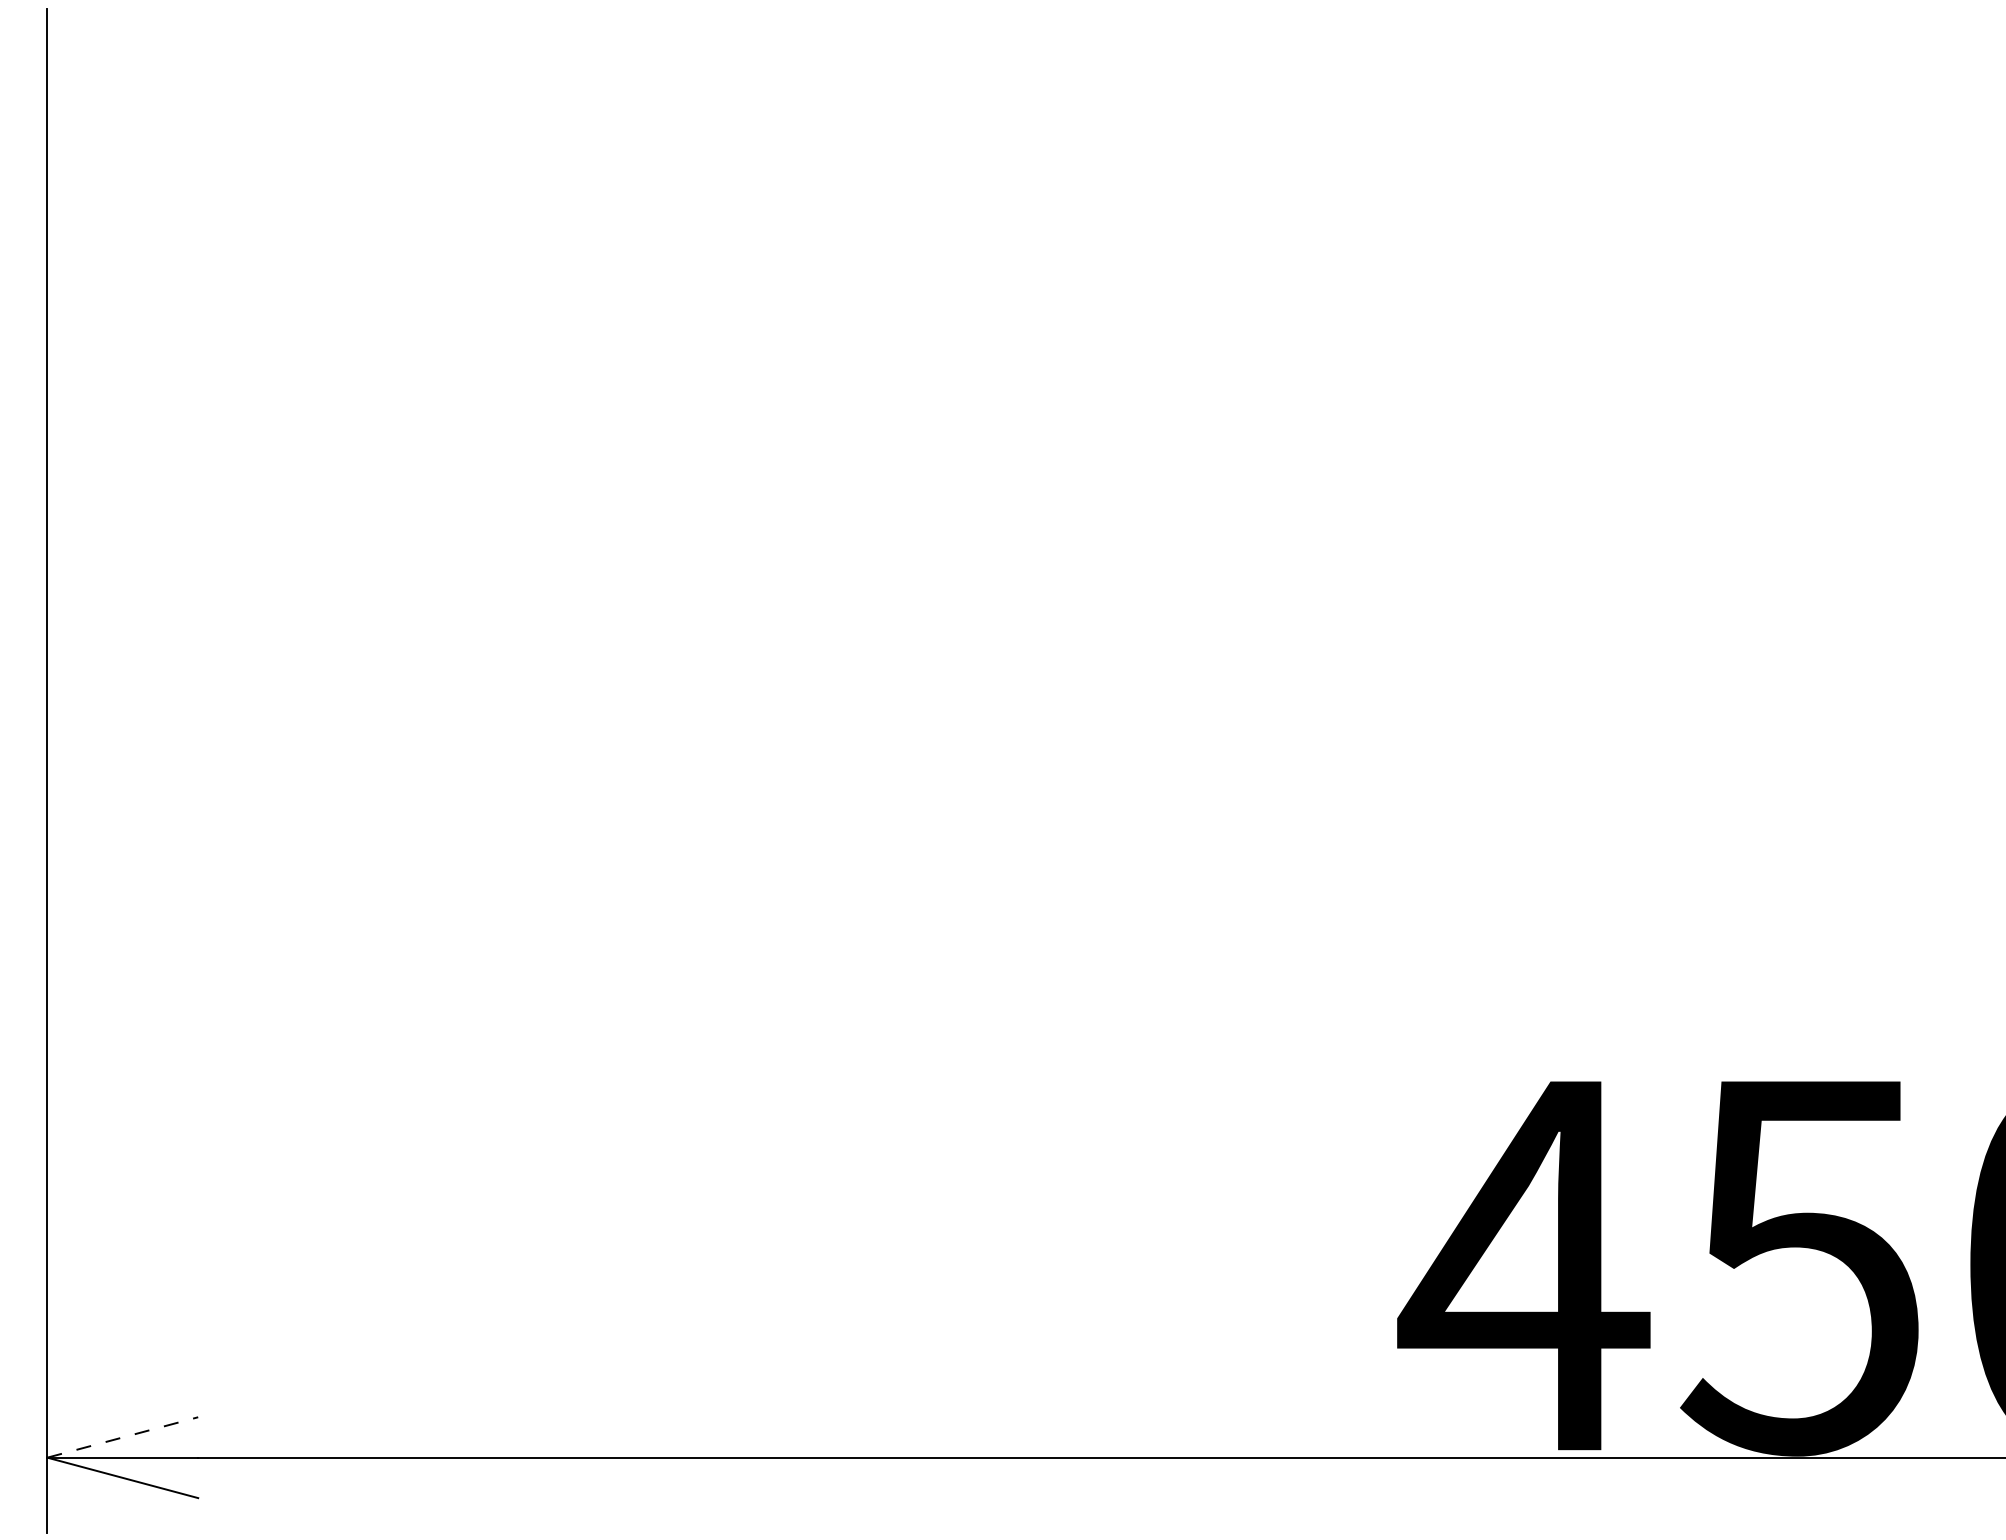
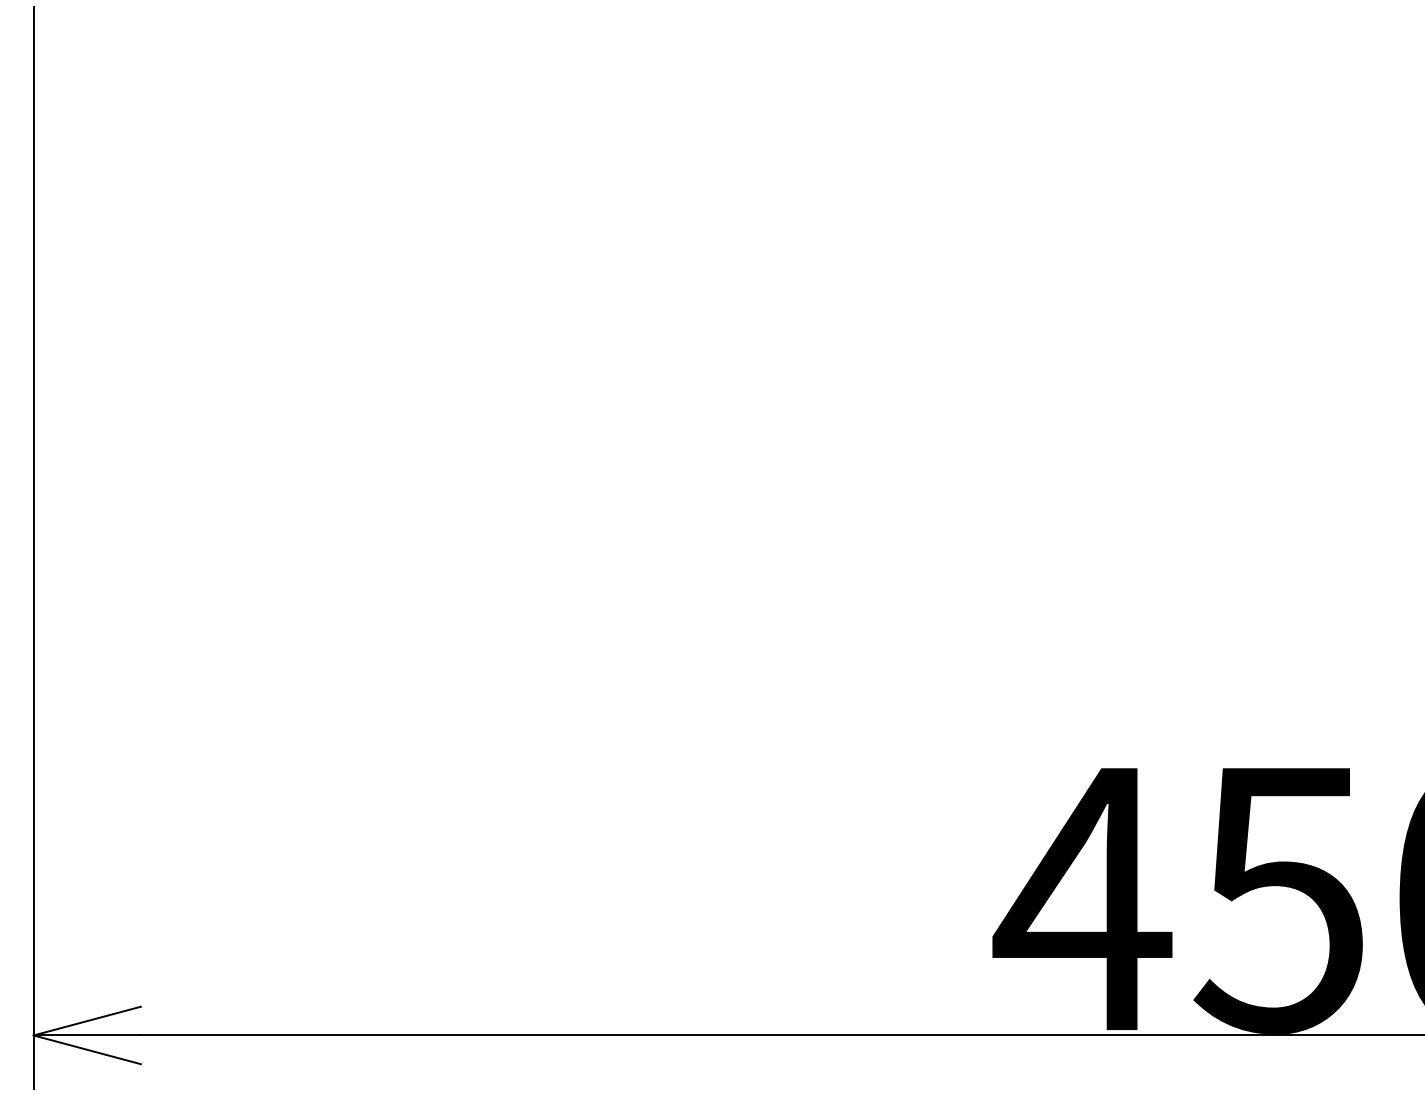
line: (123, 1437) -> (87, 1021), dashed -> solid

